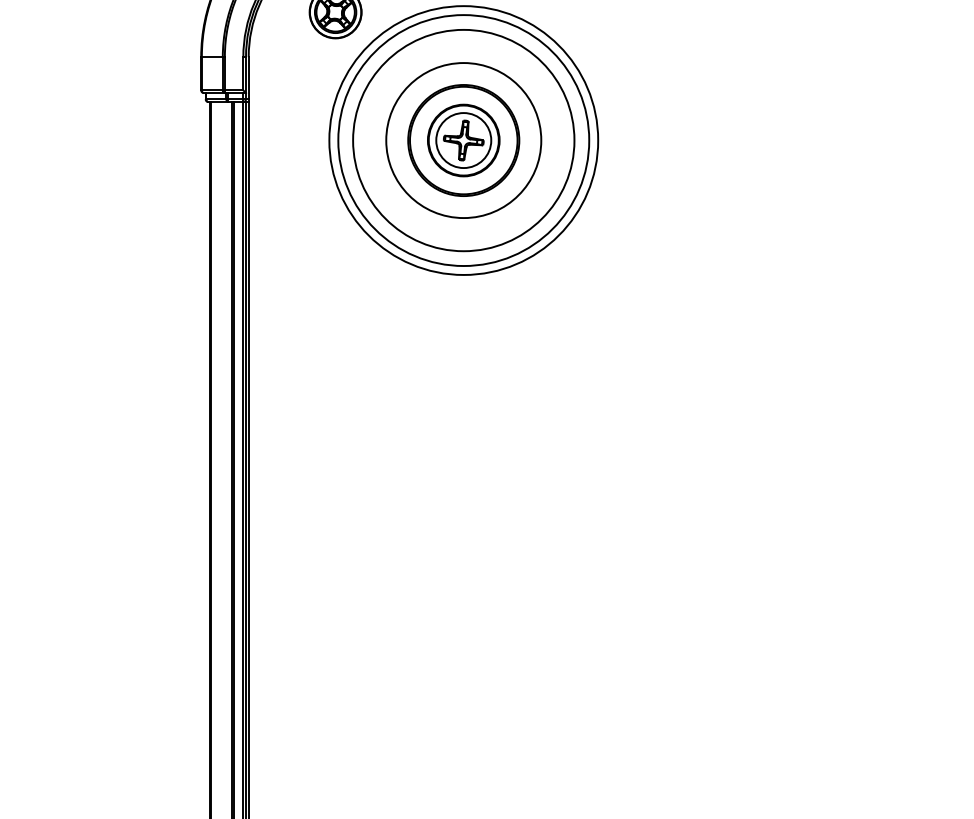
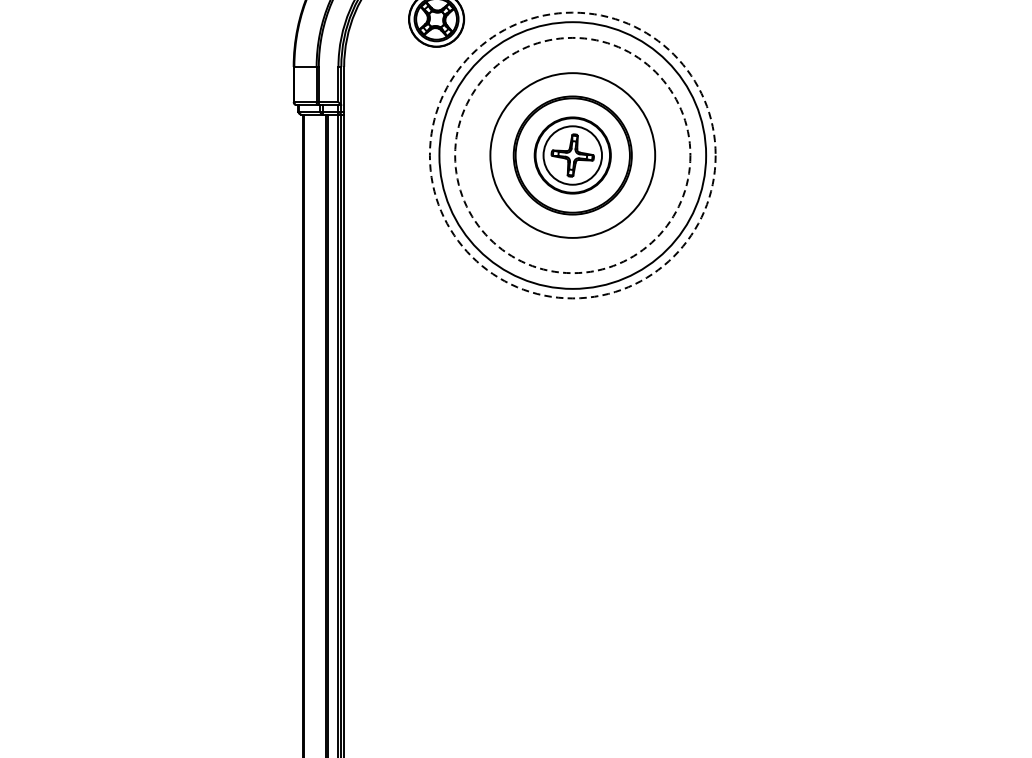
circle: (463, 140) -> (572, 155), solid -> dashed
circle: (463, 140) -> (572, 155), solid -> dashed

